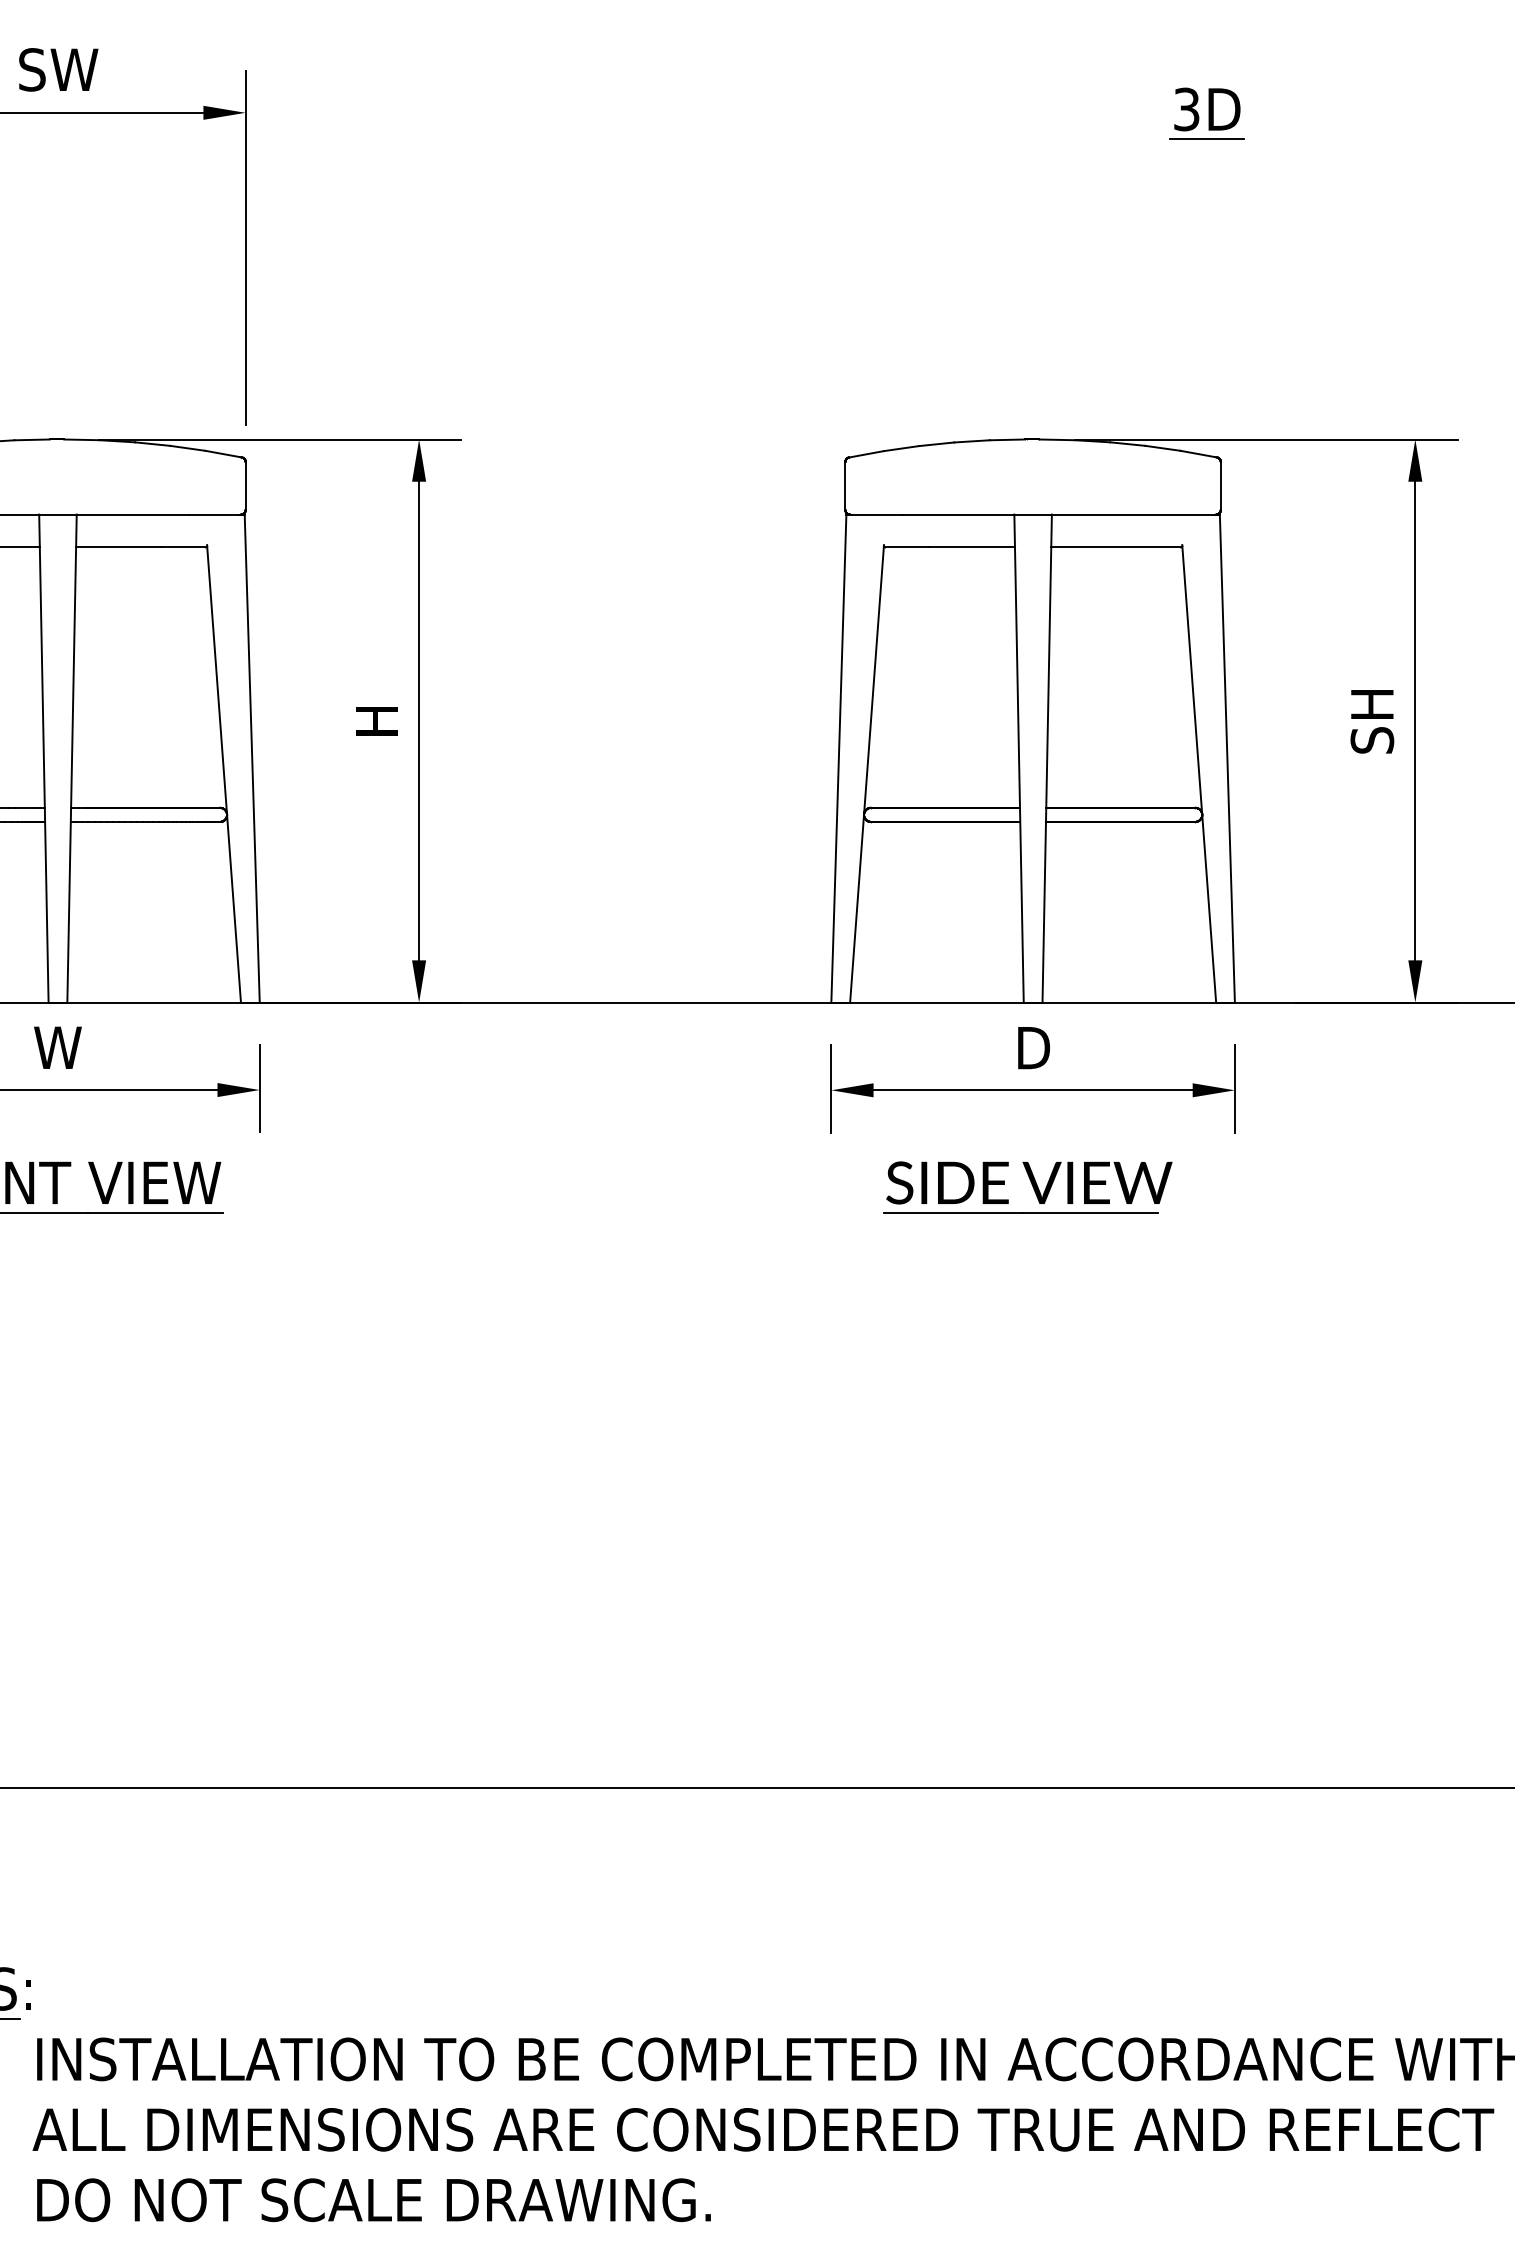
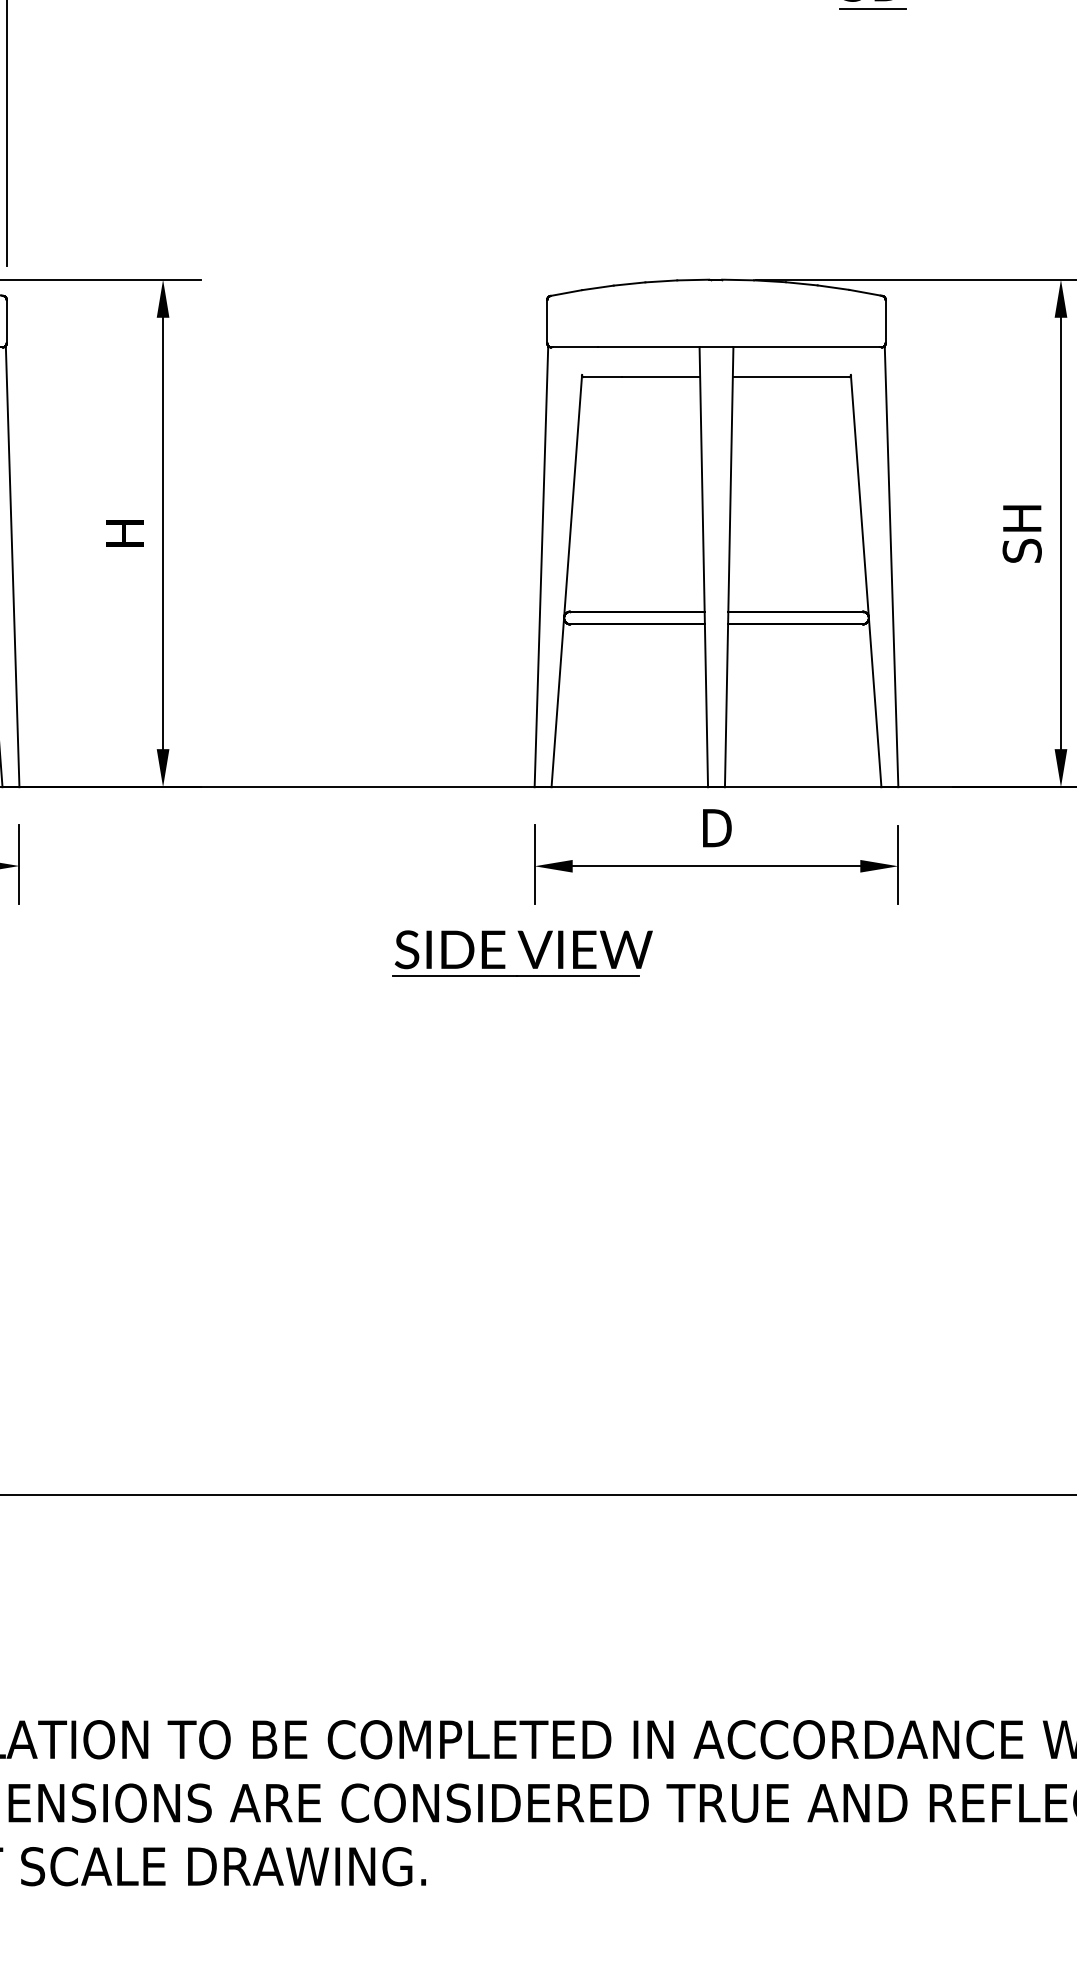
part: (1027, 1187) -> (522, 953), moved

